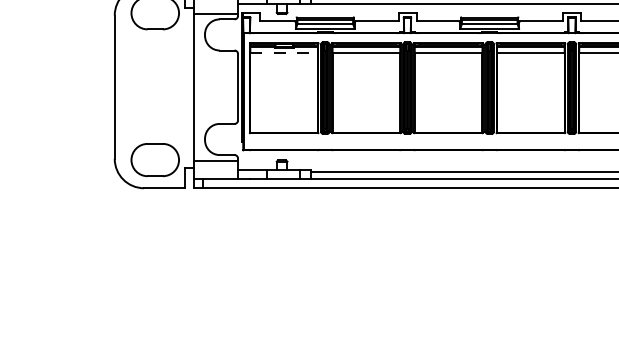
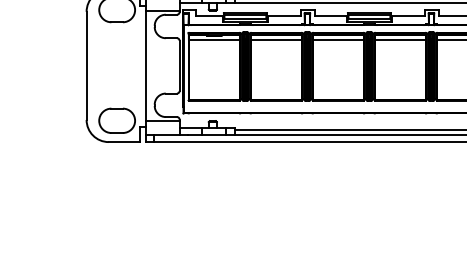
line: (284, 53) -> (214, 40), dashed -> solid

